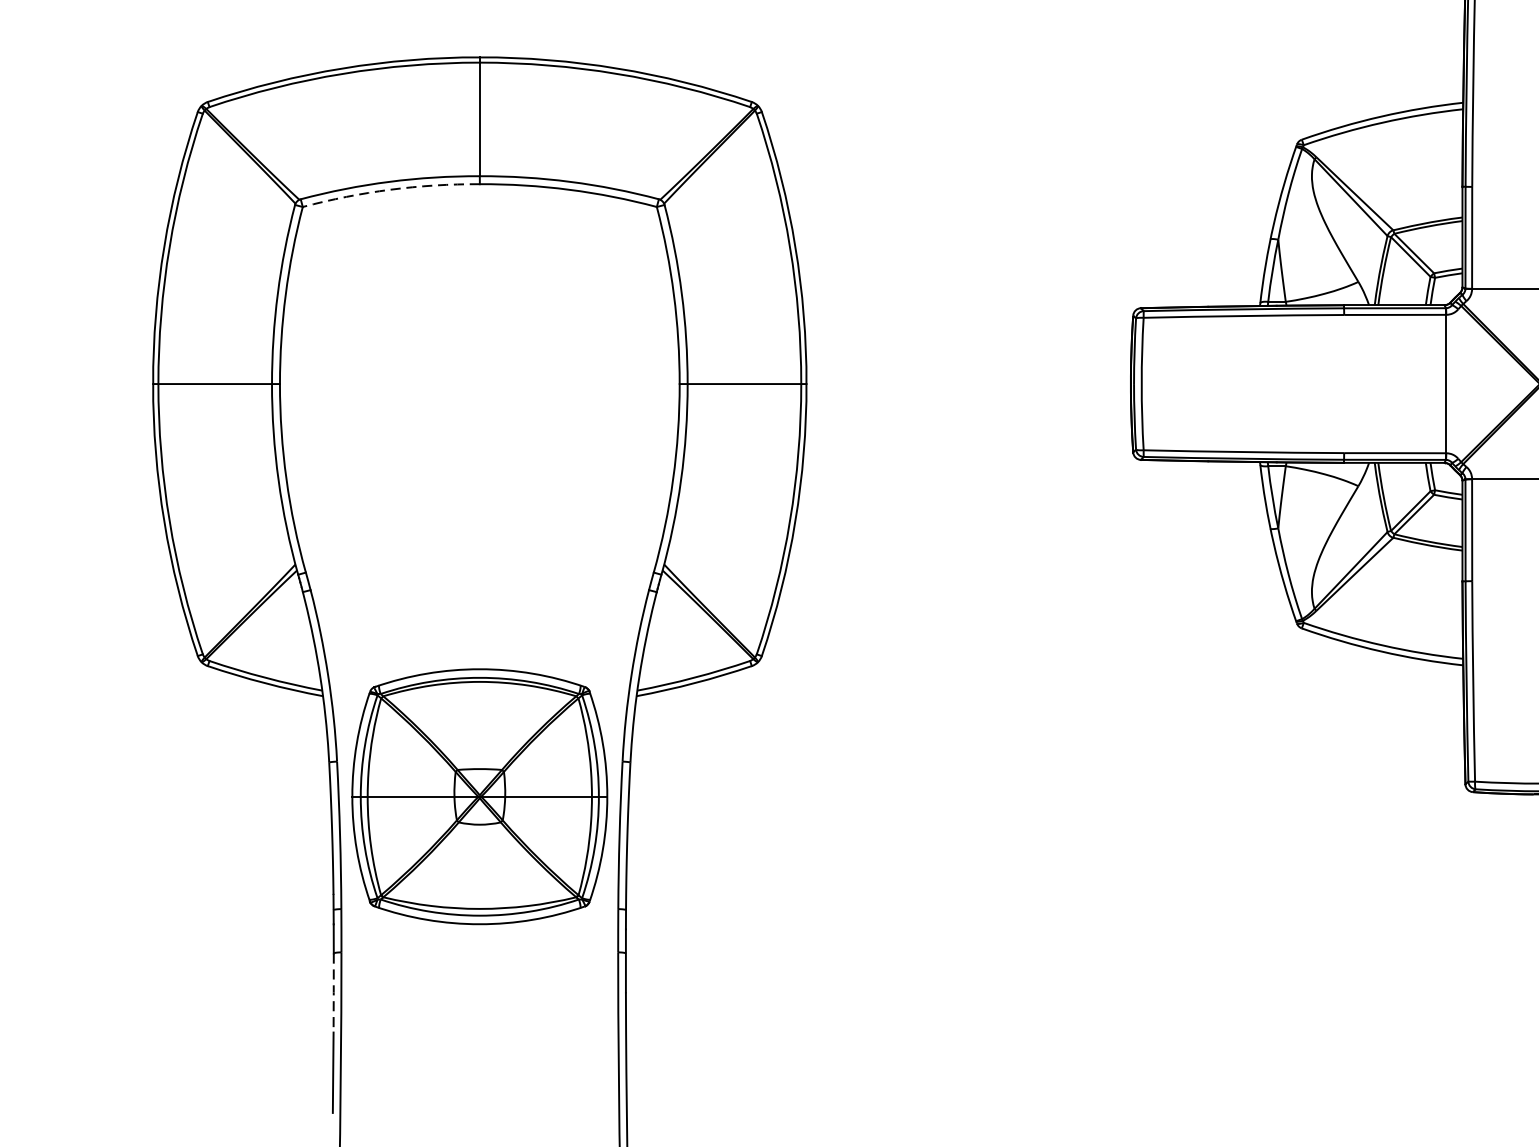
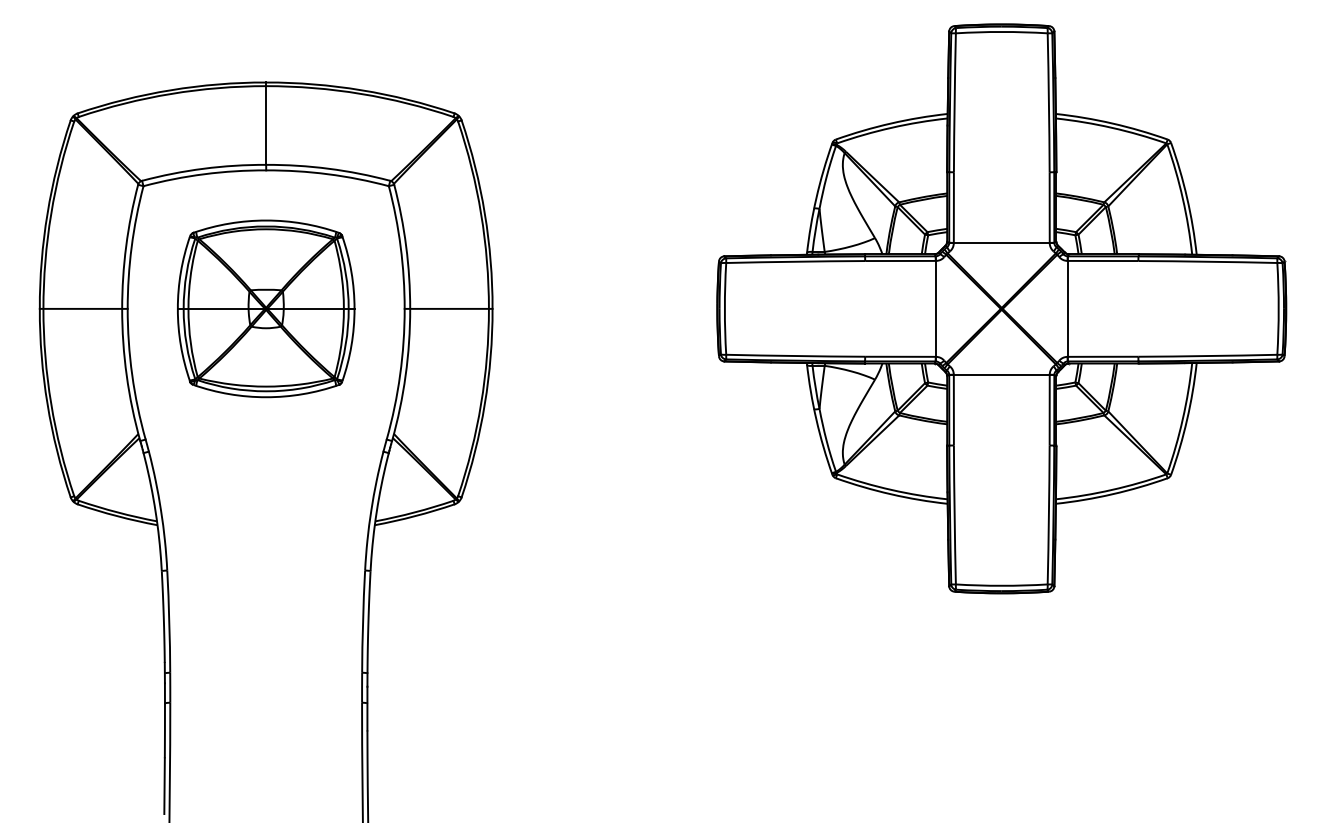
arc: (390, 190) -> (204, 174), dashed -> solid
part: (480, 796) -> (266, 308), moved
line: (333, 992) -> (164, 730), dashed -> solid

